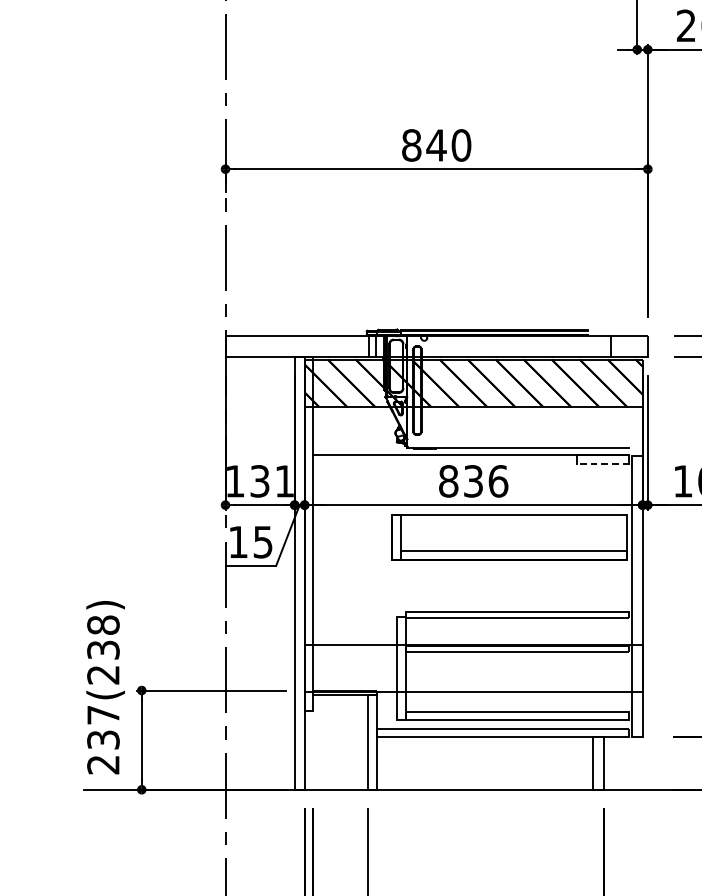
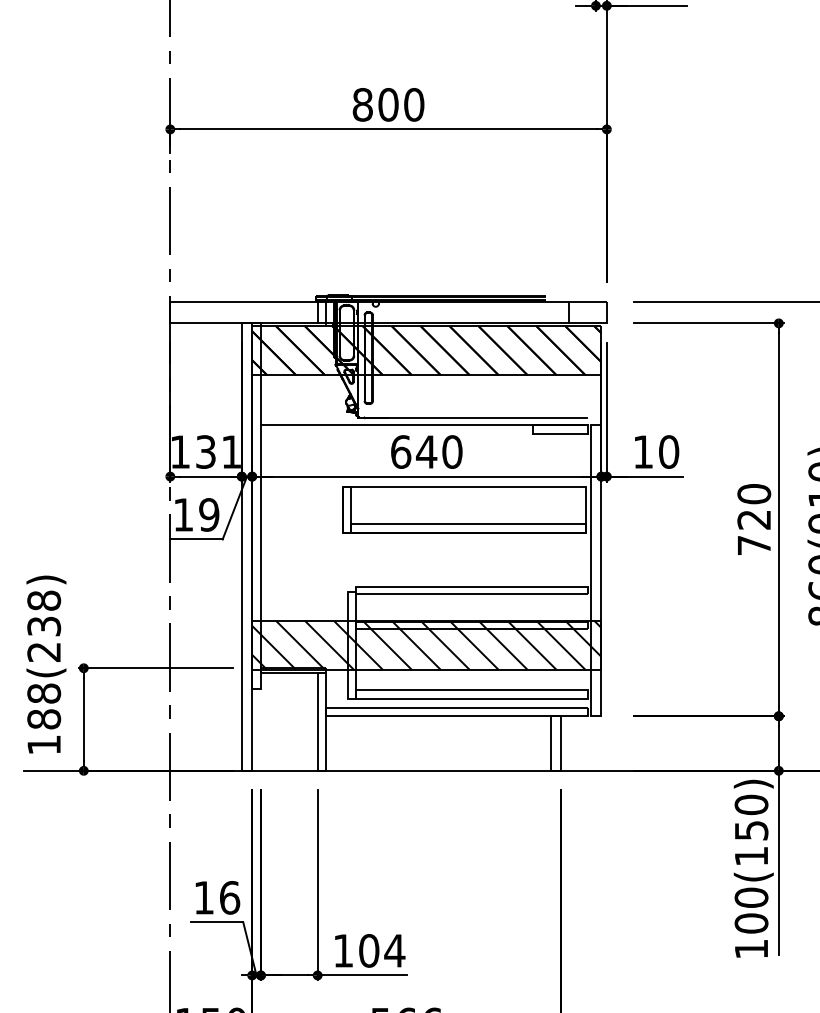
text: (436, 145) -> (388, 104), 840 -> 800
line: (602, 463) -> (559, 433), dashed -> solid
text: (473, 480) -> (426, 451), 836 -> 640
text: (263, 541) -> (209, 514), 15 -> 19
hatch: (473, 667) -> (426, 644), added
text: (103, 739) -> (44, 718), 237(238) -> 188(238)

